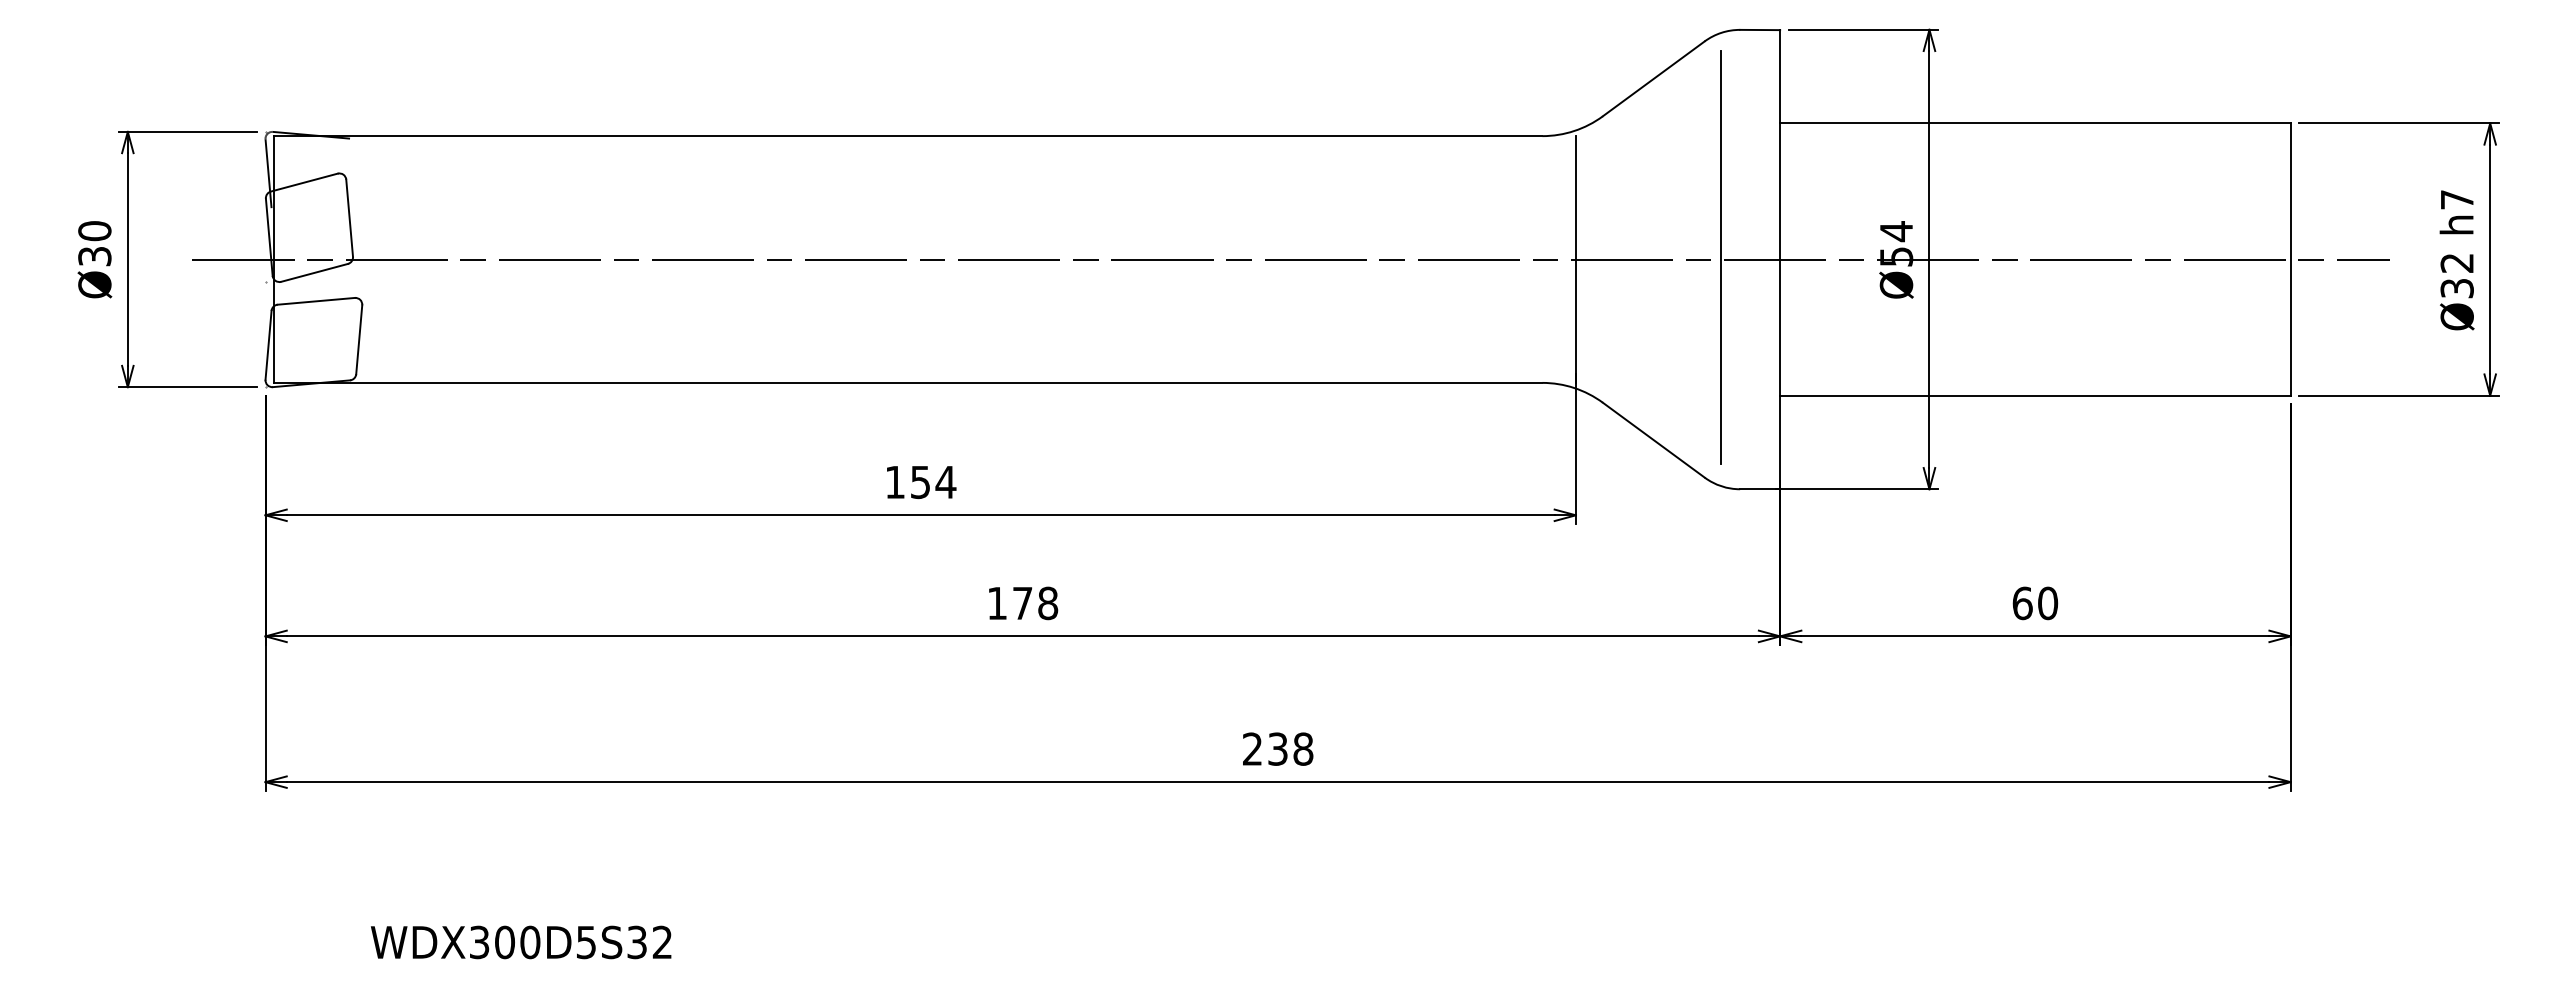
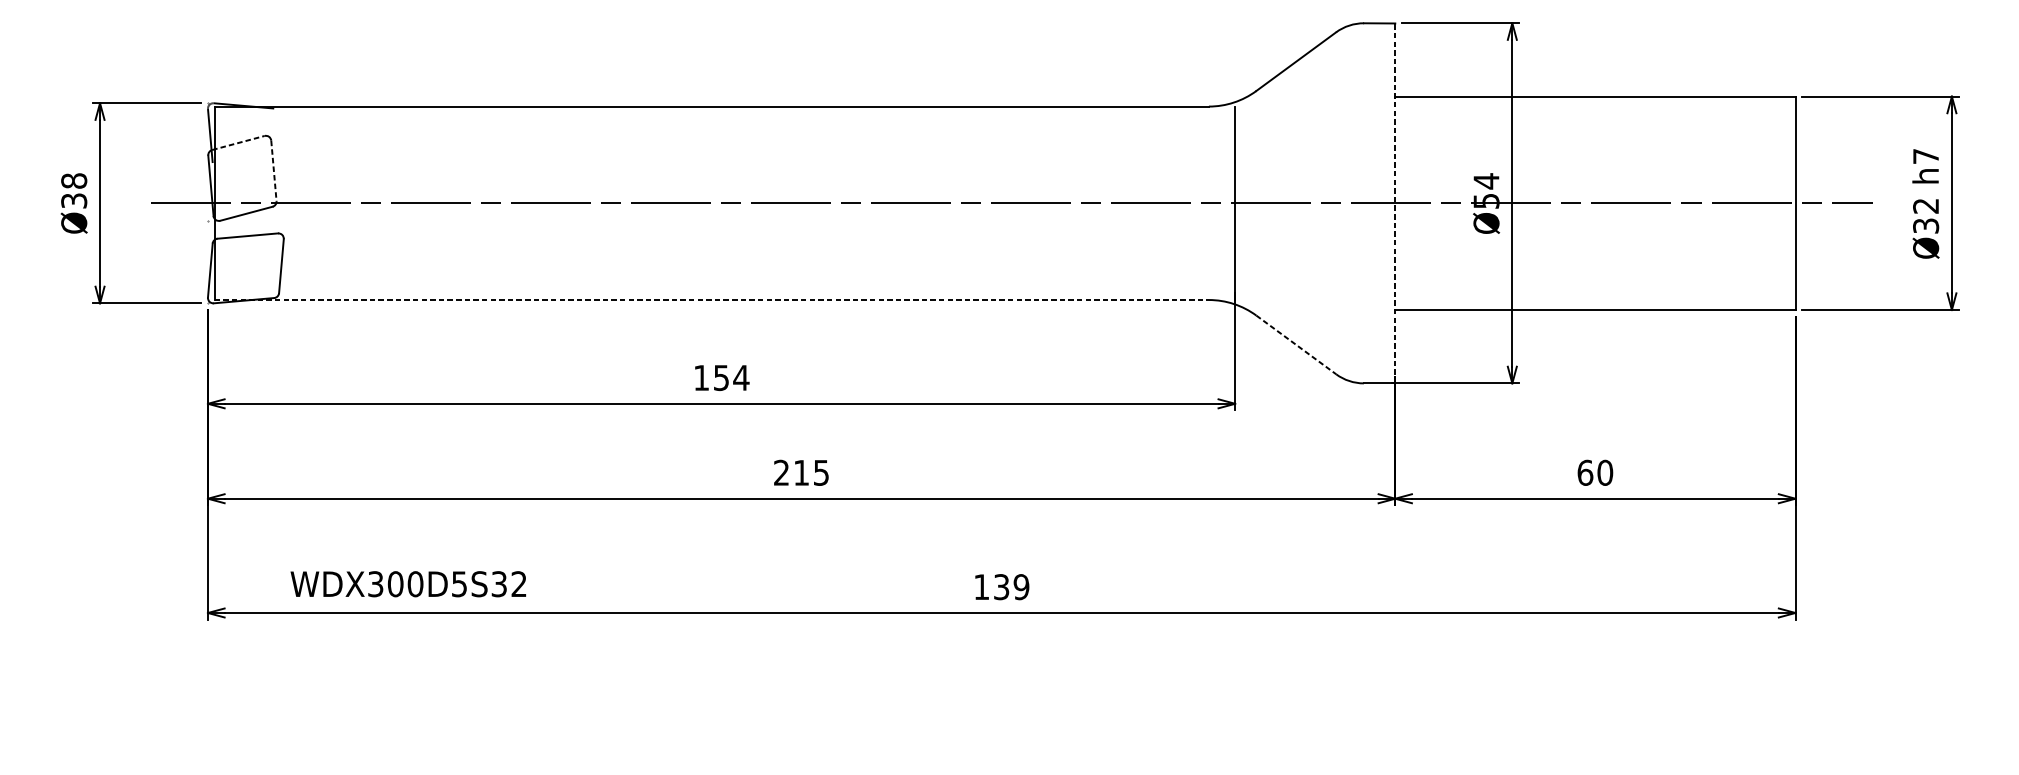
line: (304, 182) -> (238, 142), solid -> dashed
line: (349, 218) -> (273, 171), solid -> dashed
text: (94, 231) -> (73, 181), Ø30 -> Ø38
line: (1720, 257) -> (1348, 201), removed
line: (1780, 259) -> (1395, 203), solid -> dashed
line: (908, 382) -> (712, 299), solid -> dashed
line: (1654, 440) -> (1296, 345), solid -> dashed
text: (1022, 603) -> (801, 472), 178 -> 215
text: (1278, 748) -> (1002, 586), 238 -> 139
text: (521, 942) -> (408, 584), moved

